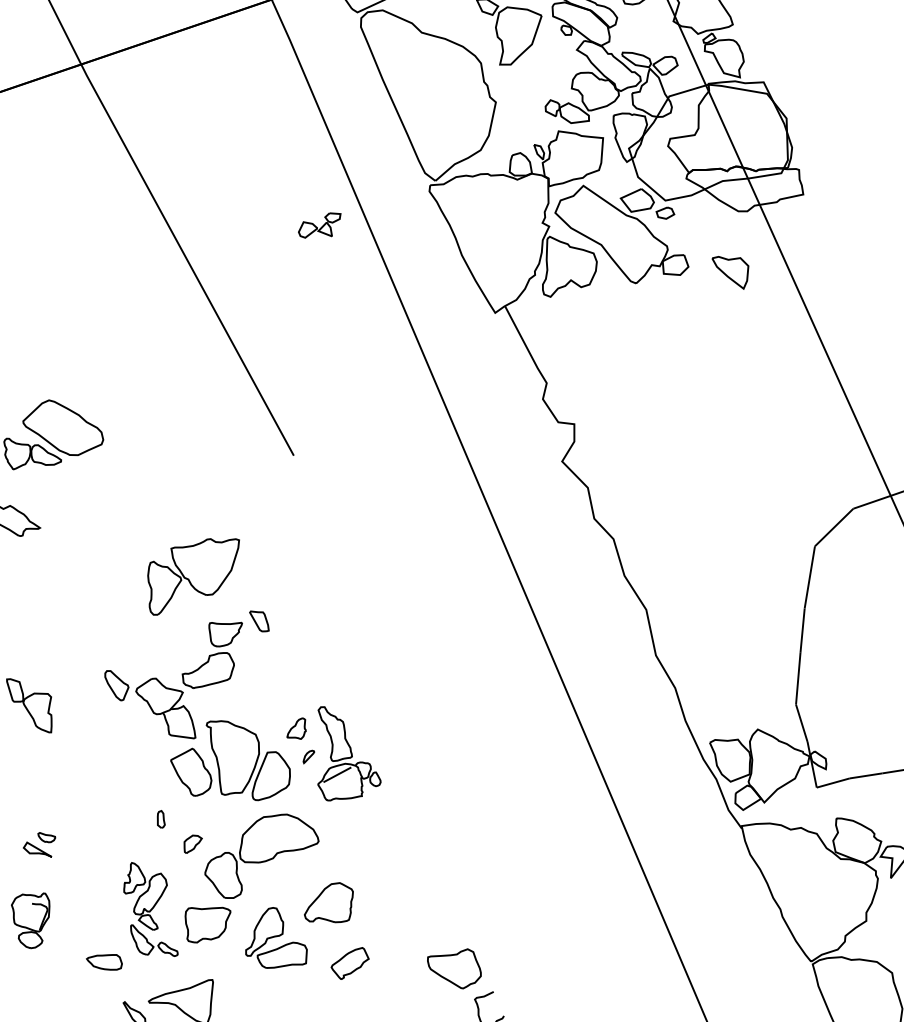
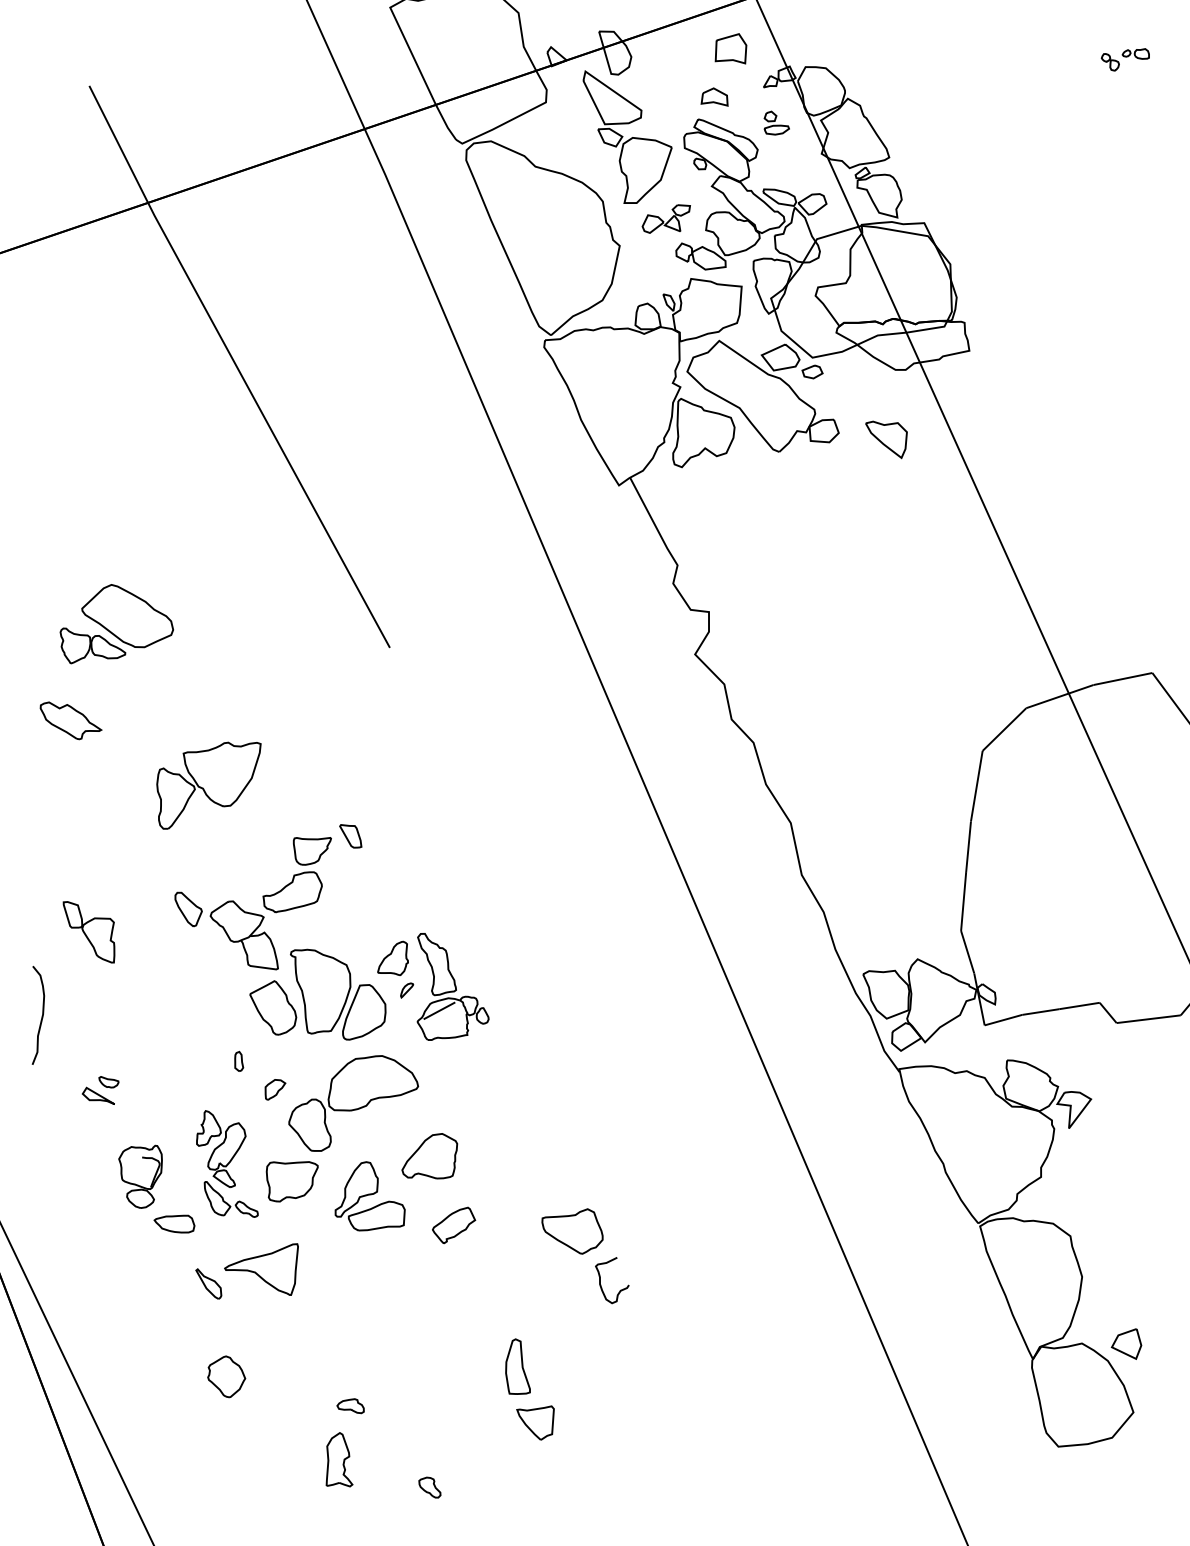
part: (318, 225) -> (665, 218), moved
part: (193, 576) -> (208, 785), moved
part: (296, 727) -> (392, 957), size x1.43
part: (30, 920) -> (140, 1176), moved

